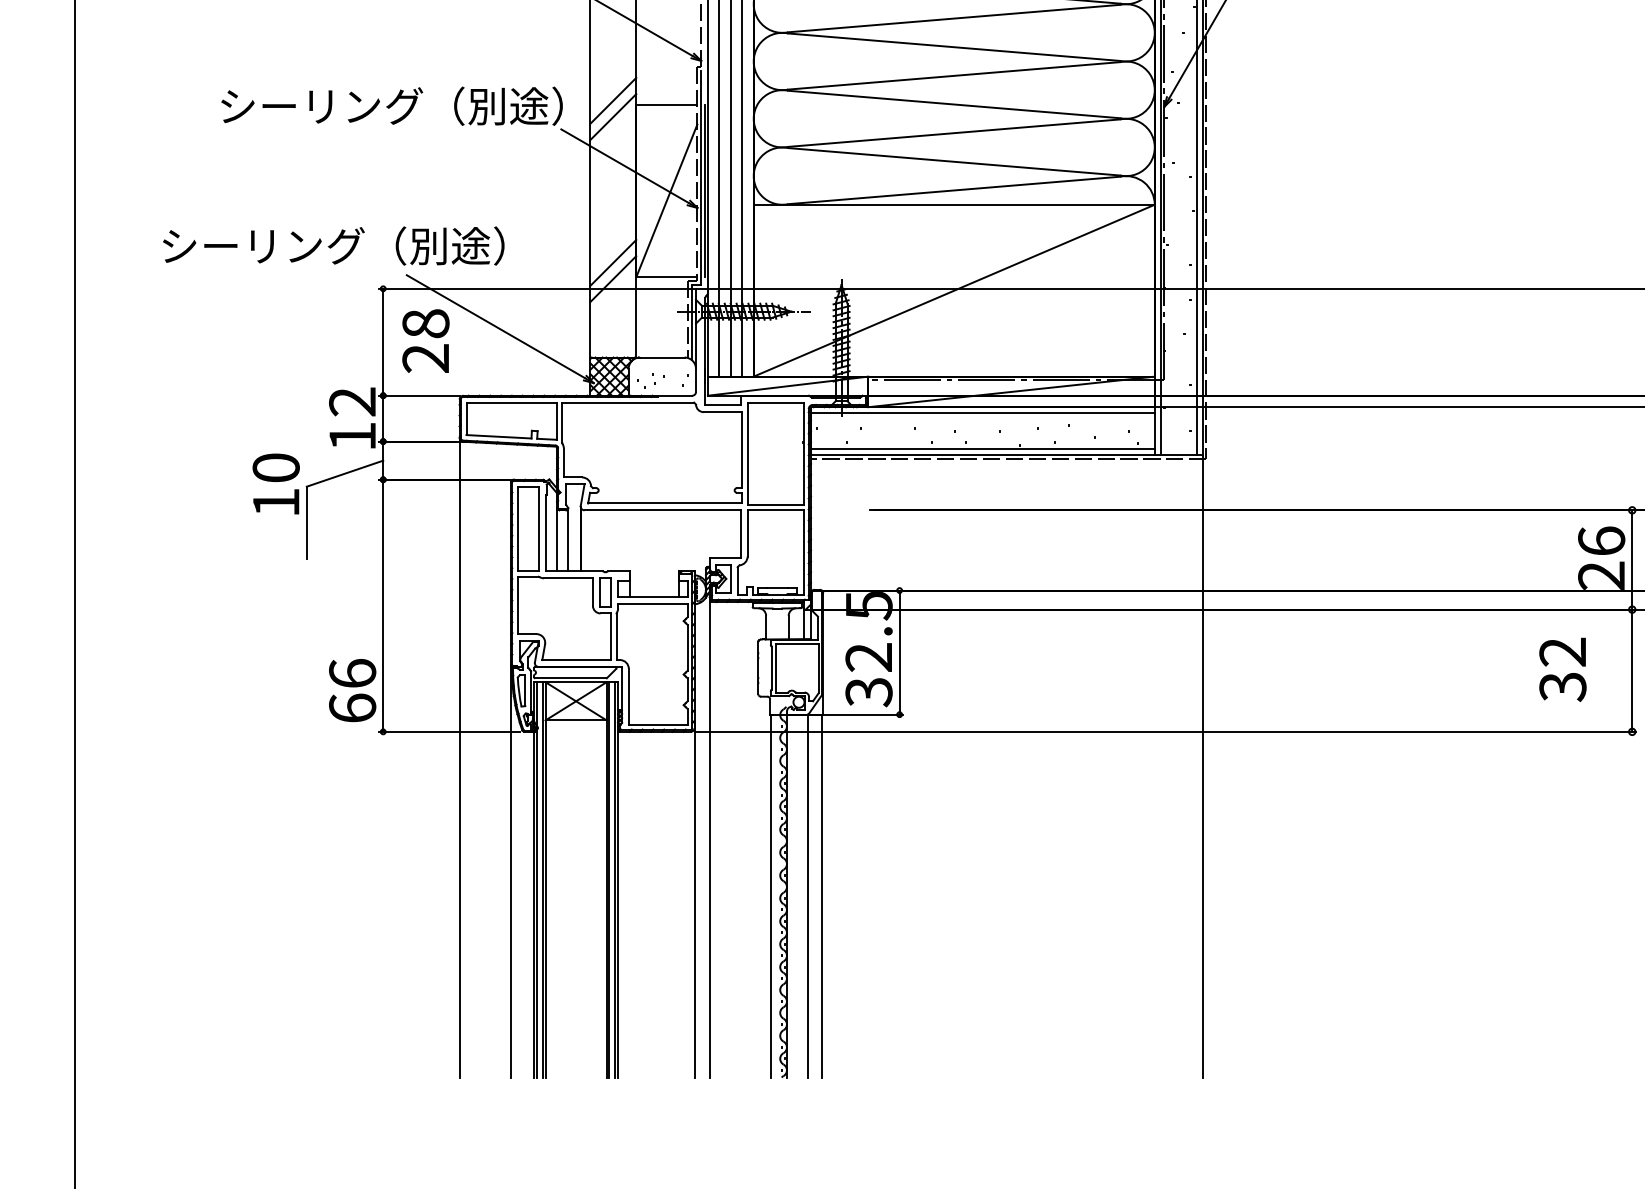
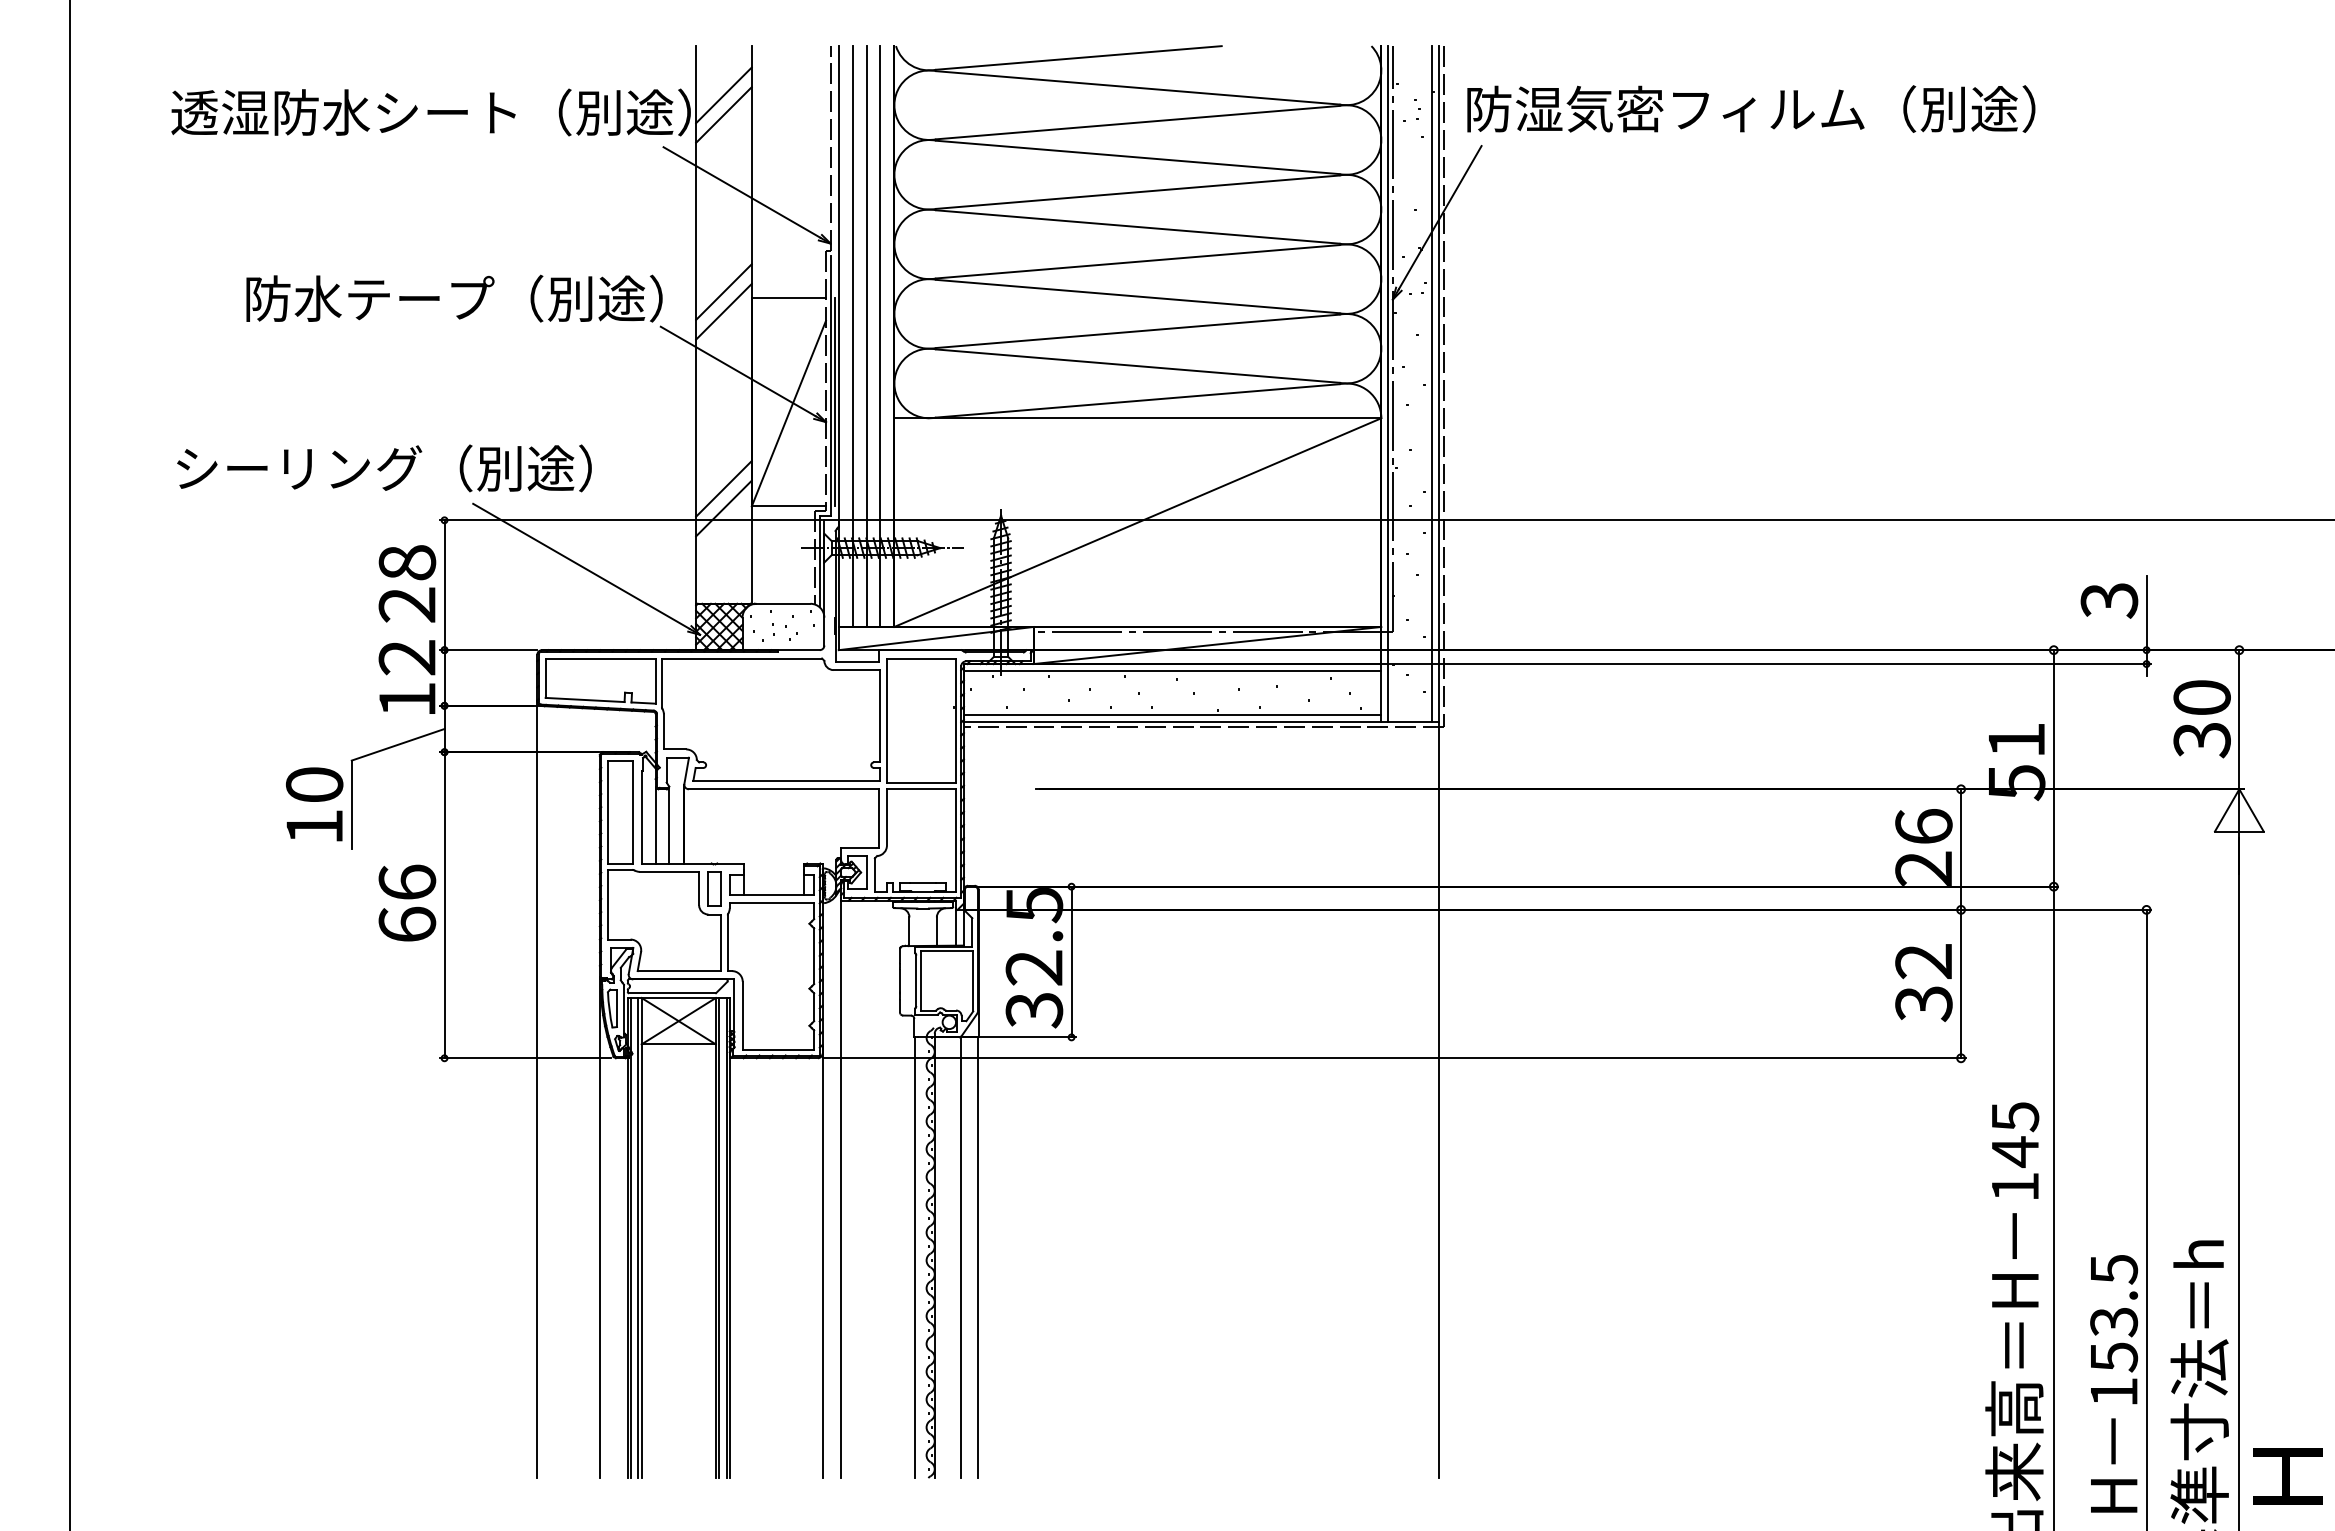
text: (322, 106) -> (370, 298), シーリング（別途） -> 防水テープ（別途）
text: (426, 340) -> (407, 583), moved
text: (276, 484) -> (314, 804), moved
text: (1562, 669) -> (1923, 982), moved
text: (352, 690) -> (407, 902), moved

